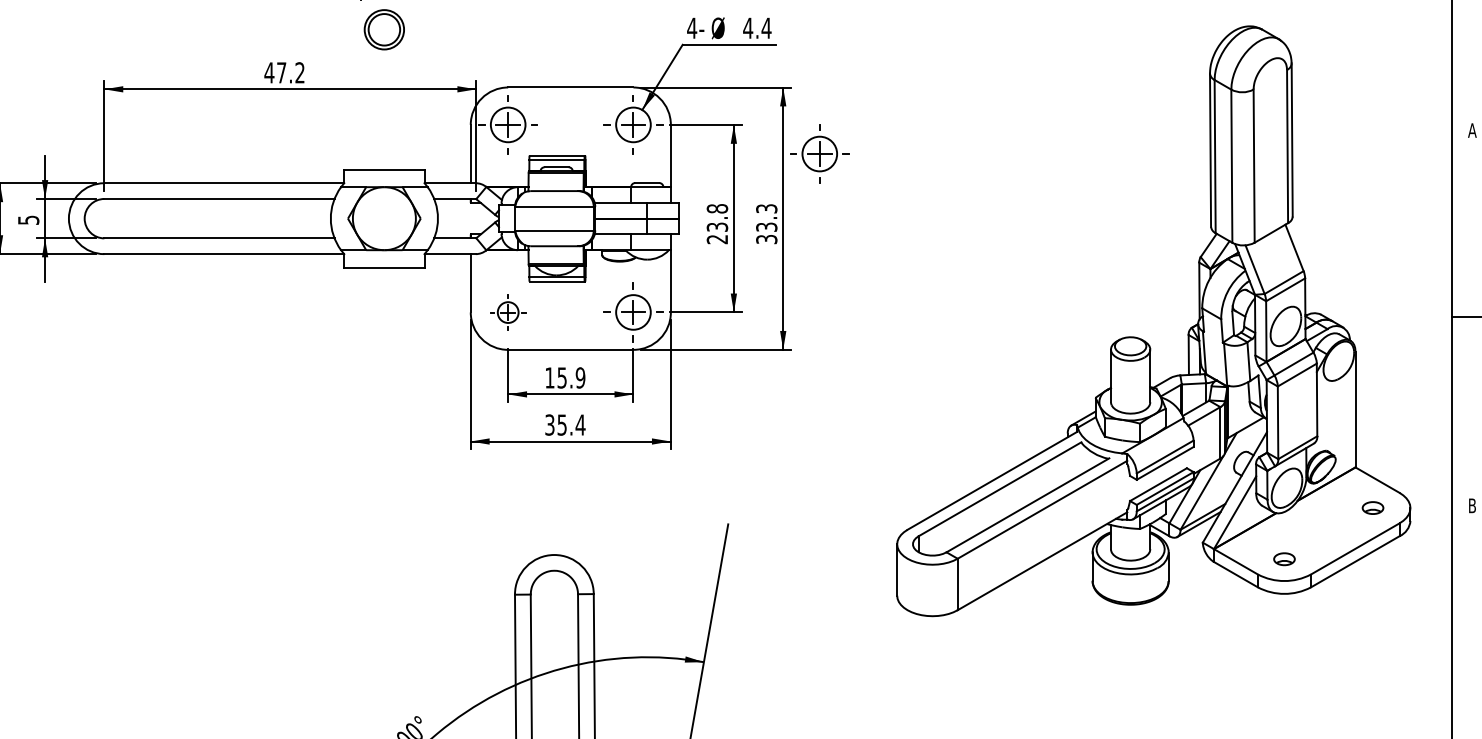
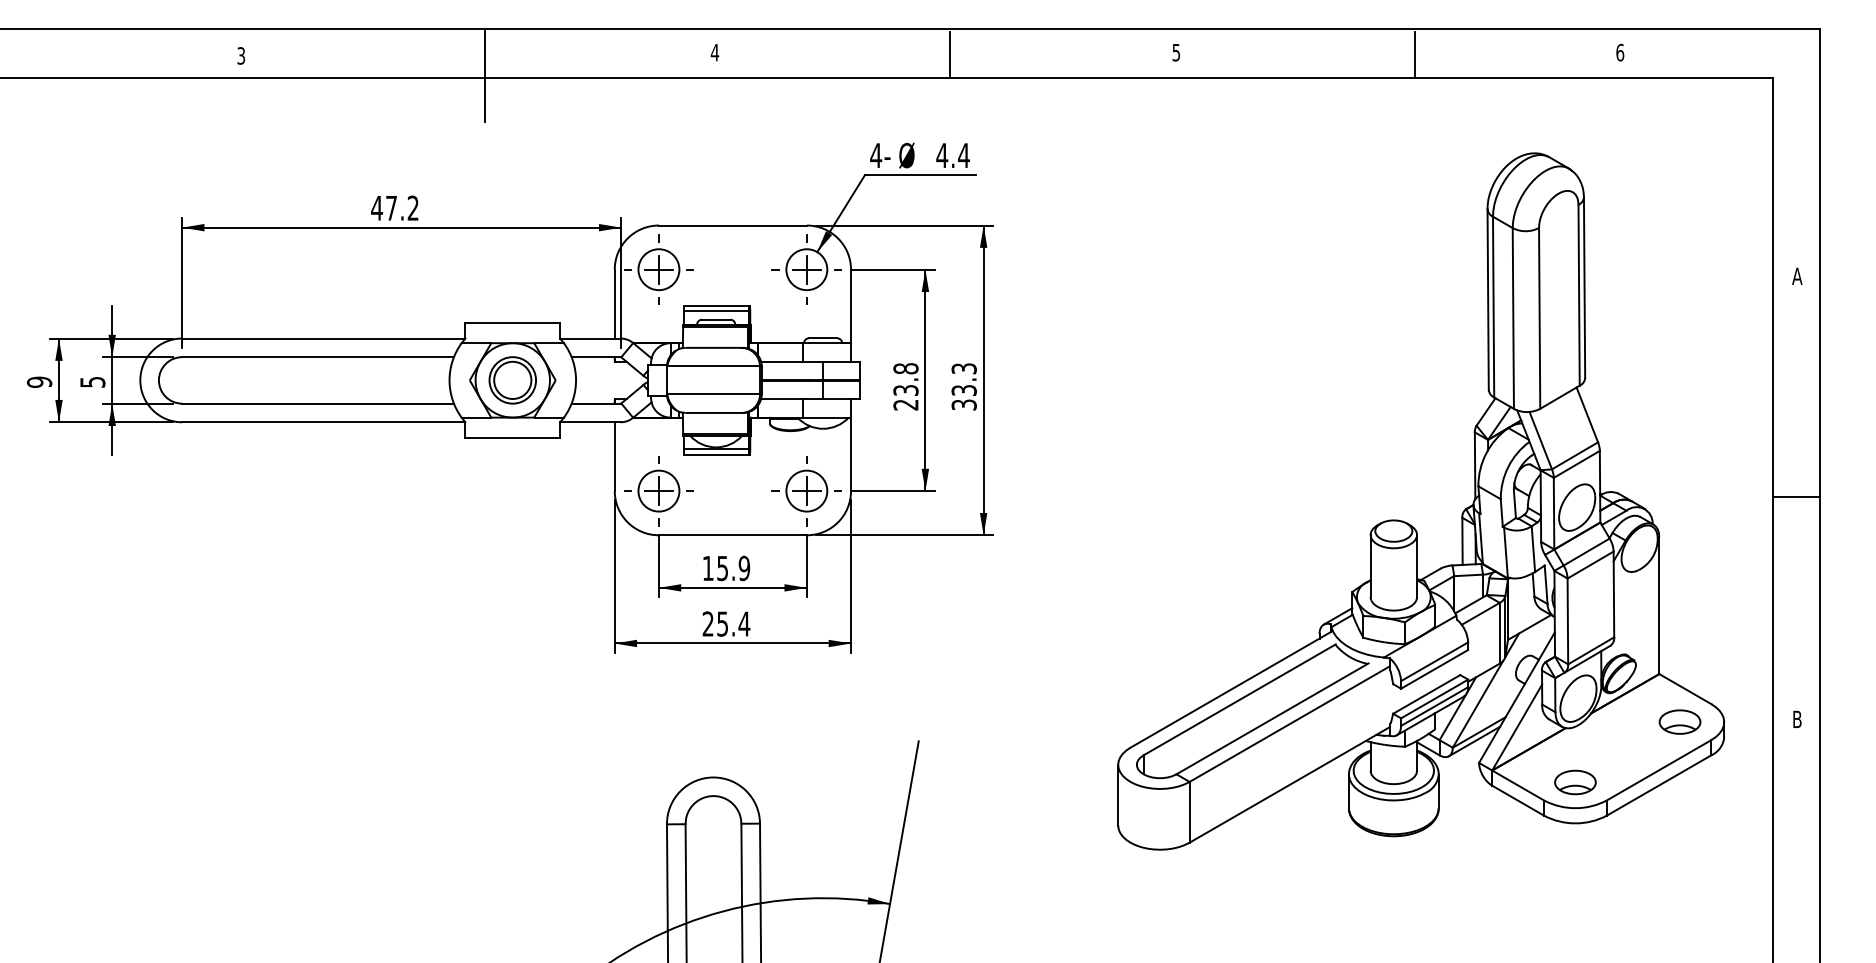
part: (384, 29) -> (512, 380), moved
part: (819, 154) -> (1026, 304), removed
part: (507, 312) -> (658, 491), size x1.67
text: (549, 424) -> (707, 623), 35.4 -> 25.4
part: (1372, 507) -> (1679, 721), size x1.67
part: (1284, 559) -> (1575, 782), size x1.67

